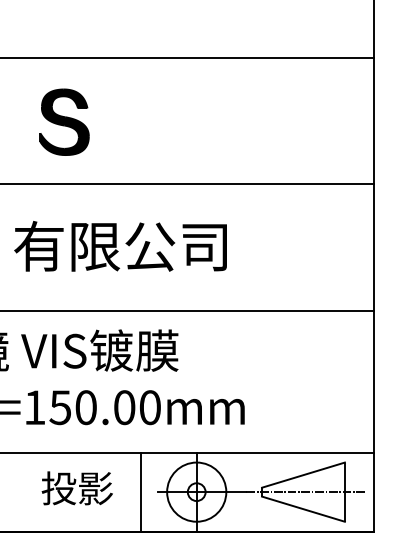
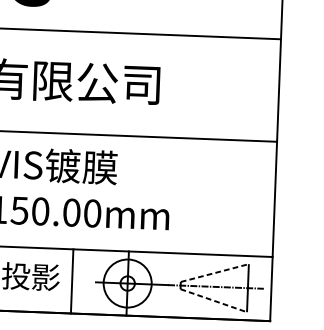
line: (303, 474) -> (214, 272), solid -> dashed
line: (141, 491) -> (72, 280), moved
line: (303, 509) -> (213, 300), solid -> dashed

